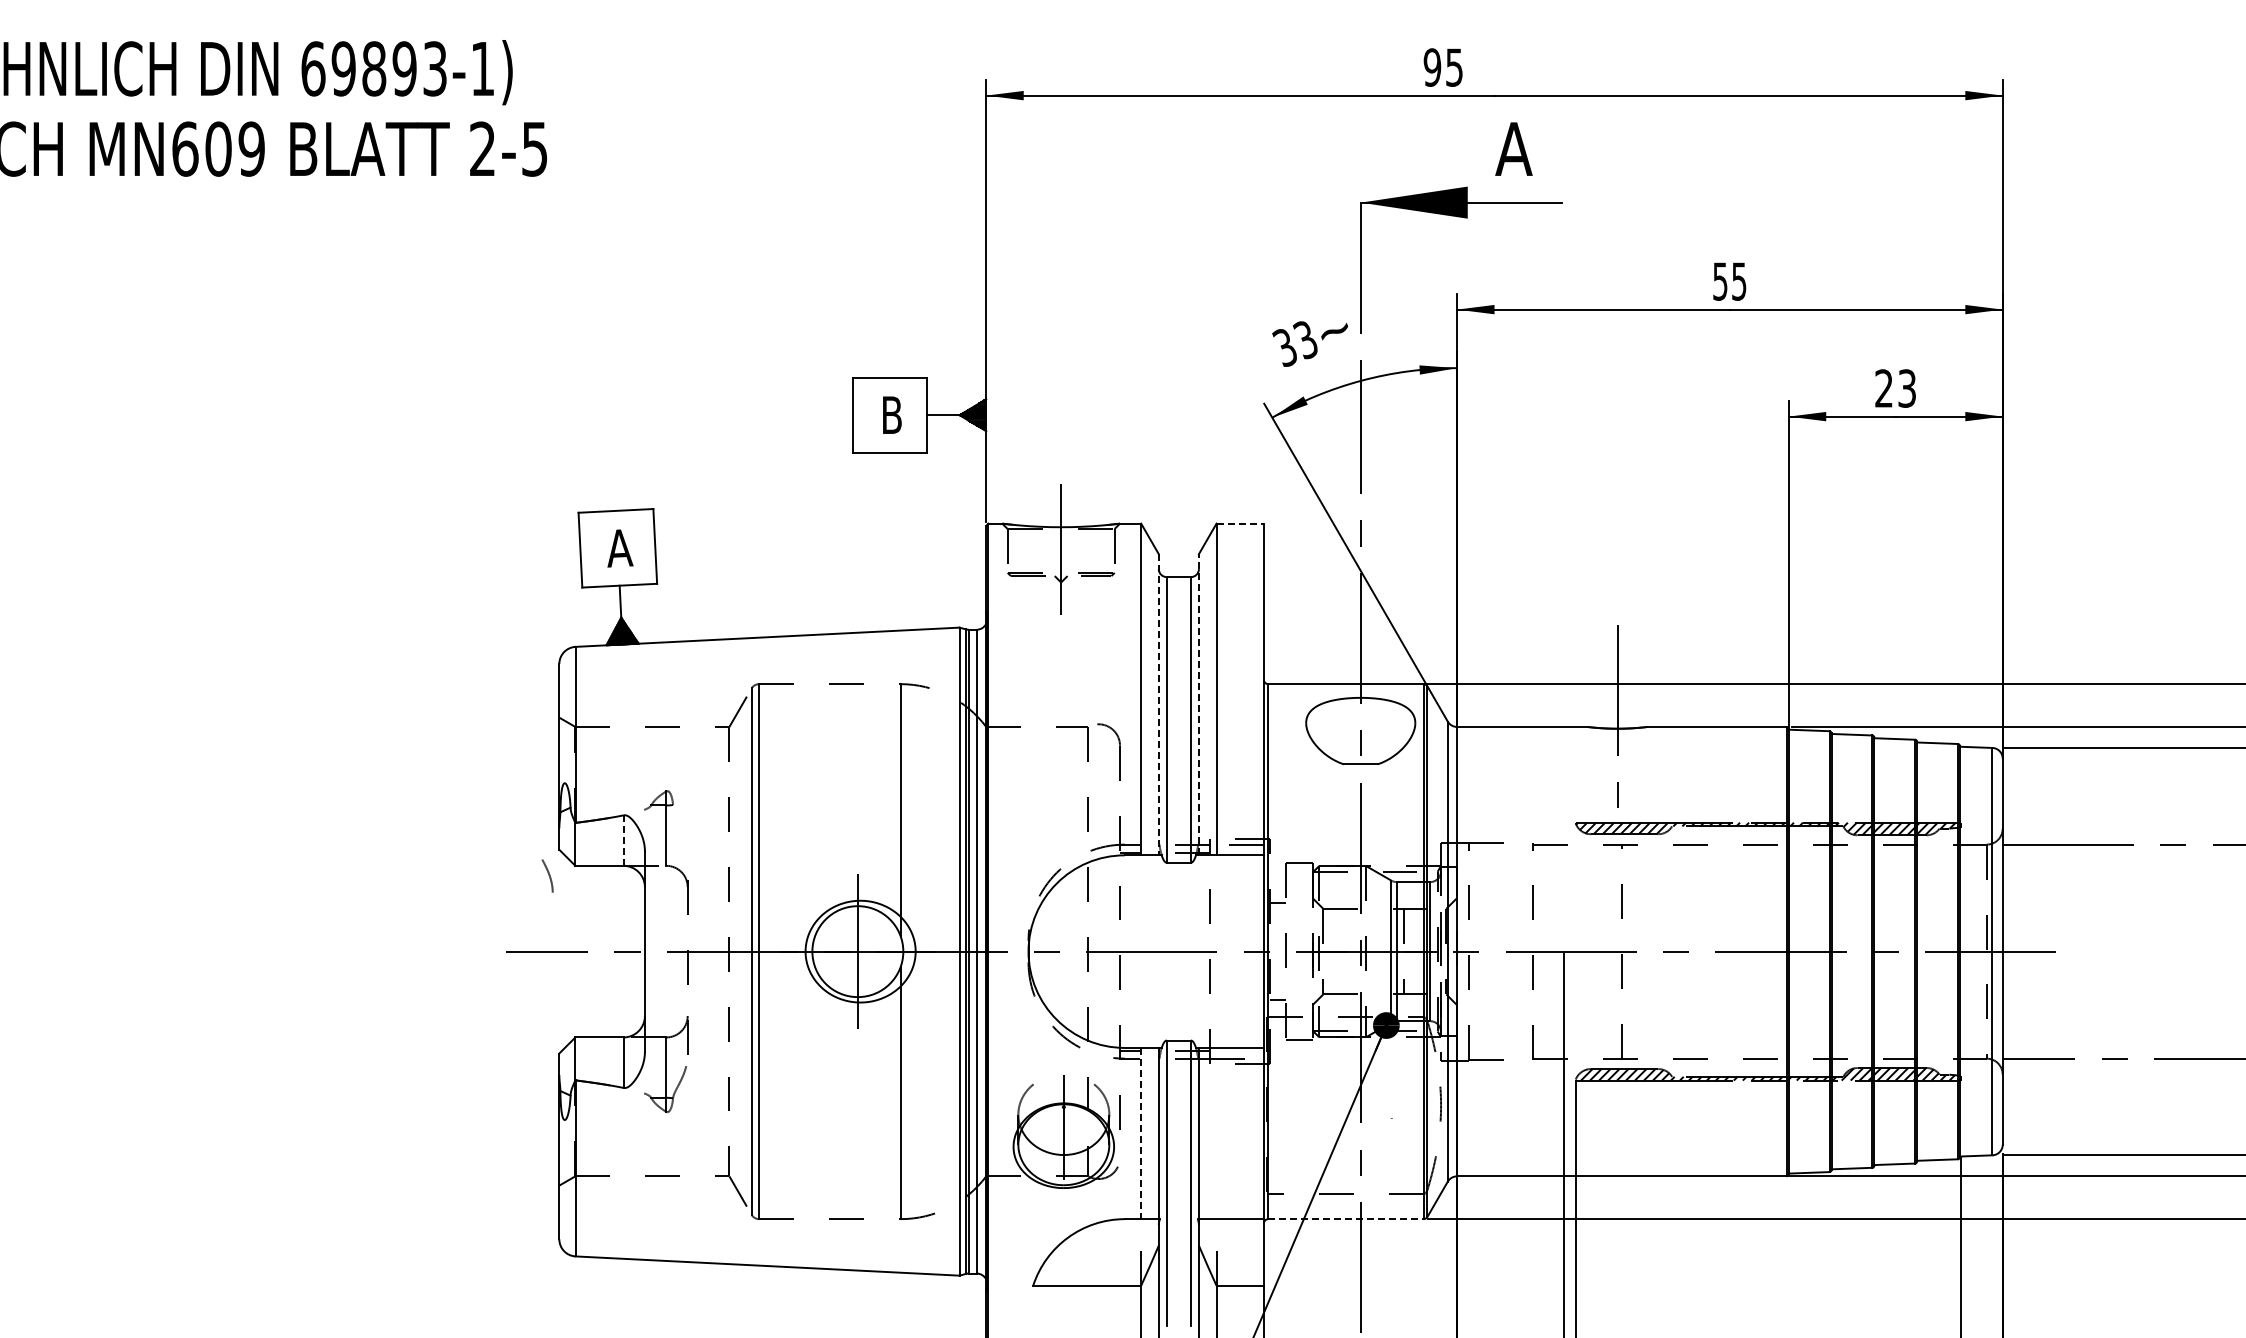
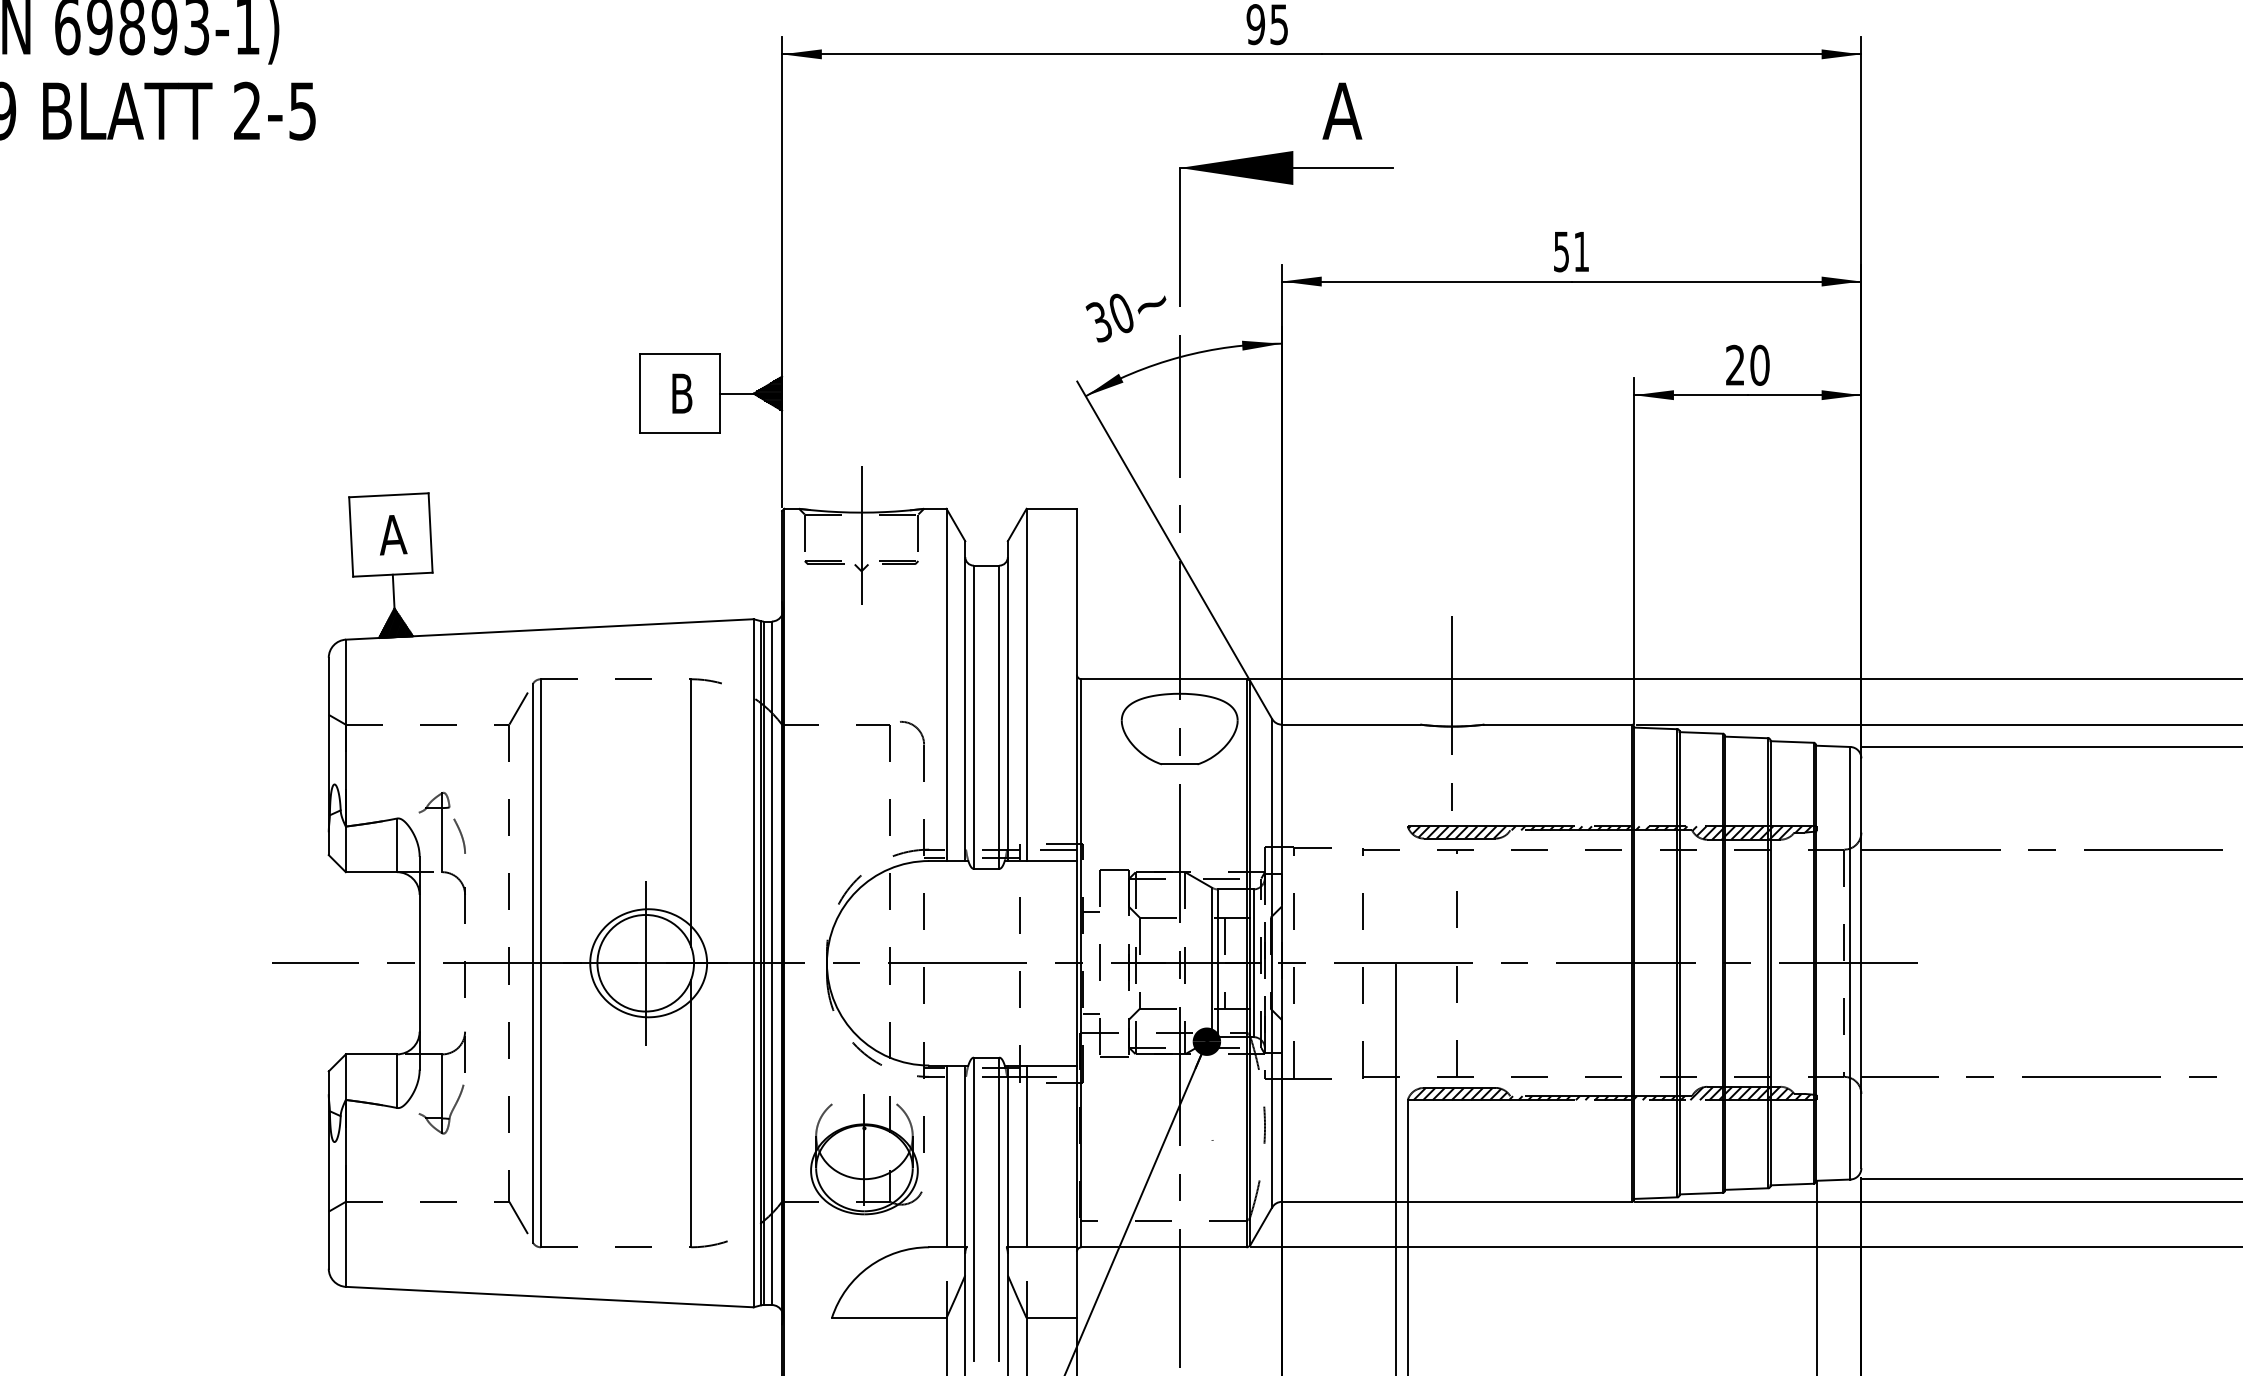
text: (1739, 281) -> (1581, 251), 55 -> 51
text: (1304, 340) -> (1119, 314), 33 -> 30
text: (1907, 388) -> (1760, 365), 23 -> 20
line: (1240, 523) -> (1052, 508), dashed -> solid
line: (1158, 704) -> (964, 700), dashed -> solid
line: (1198, 704) -> (1007, 700), dashed -> solid
line: (623, 840) -> (396, 845), dashed -> solid
curve: (548, 875) -> (460, 835), moved
line: (1141, 1133) -> (946, 1156), dashed -> solid
line: (1216, 1133) -> (1026, 1156), added
line: (1345, 1219) -> (1163, 1247), dashed -> solid

